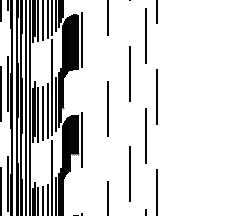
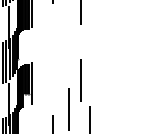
line: (129, 73) -> (68, 32), removed
line: (156, 96) -> (89, 49), removed
line: (108, 108) -> (52, 59), removed

